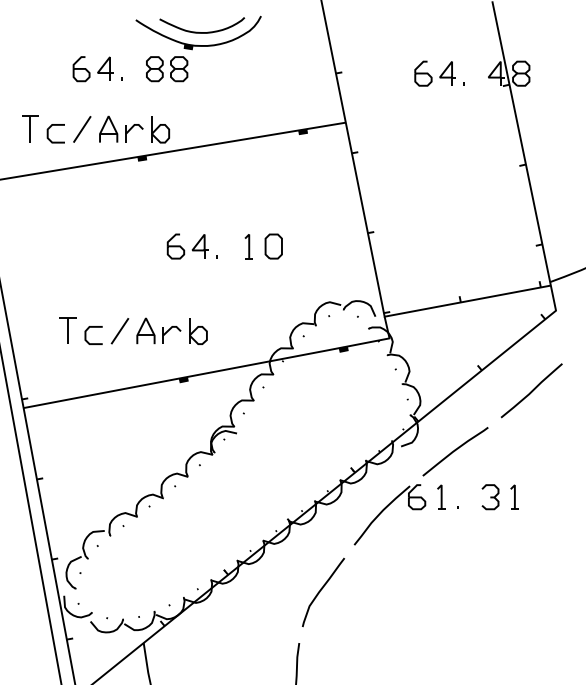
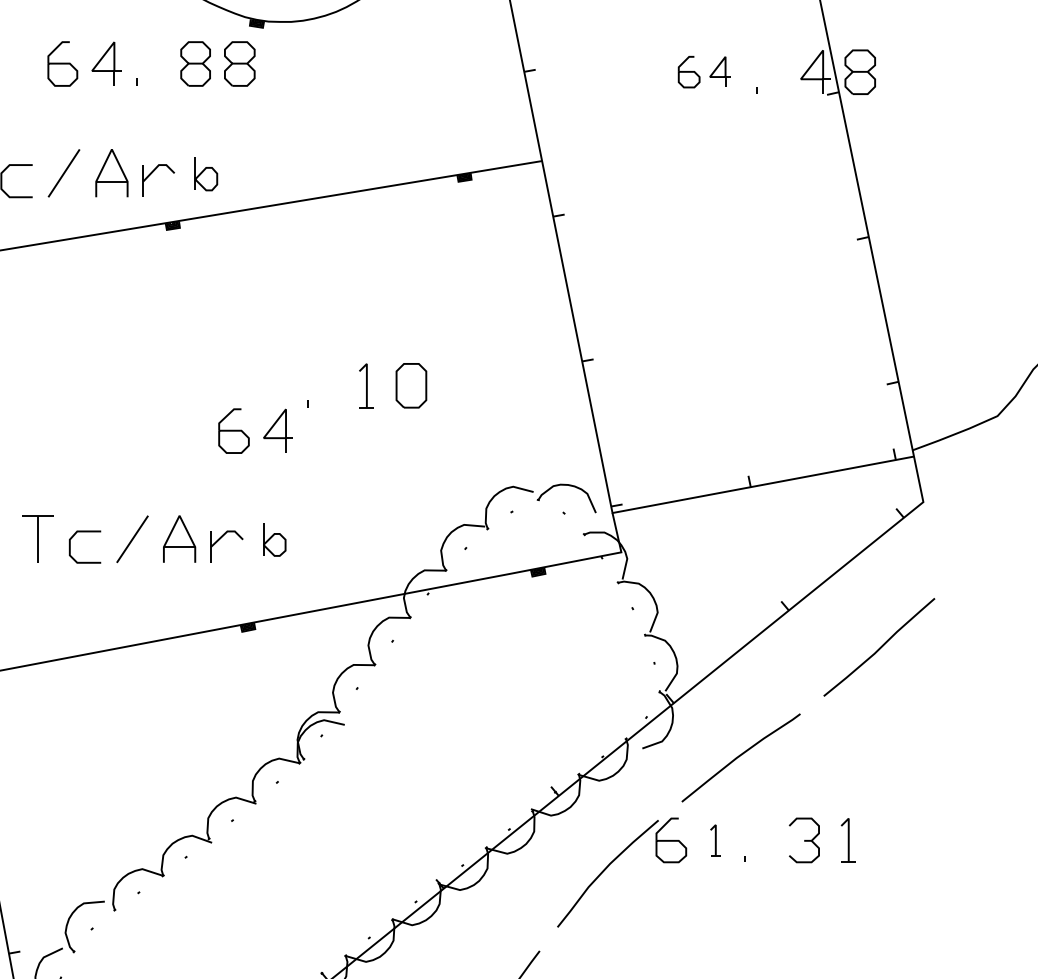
part: (434, 73) -> (702, 71), size x0.7
part: (160, 129) -> (205, 173), size x0.7
part: (187, 246) -> (254, 431), moved
part: (198, 331) -> (274, 539), size x0.7
part: (441, 496) -> (715, 839), size x0.7

